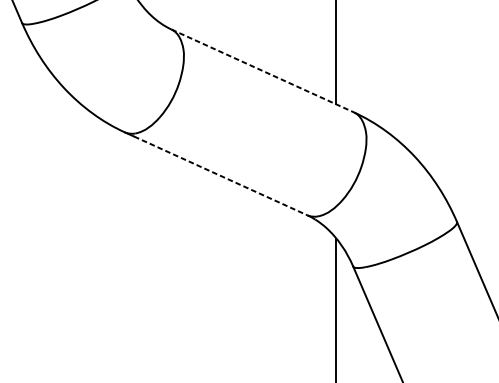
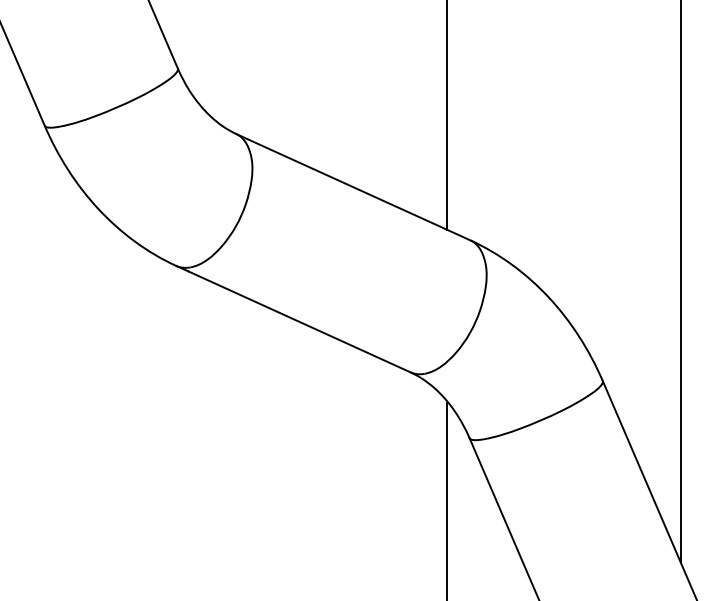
line: (262, 71) -> (353, 187), dashed -> solid
line: (221, 176) -> (300, 322), dashed -> solid

